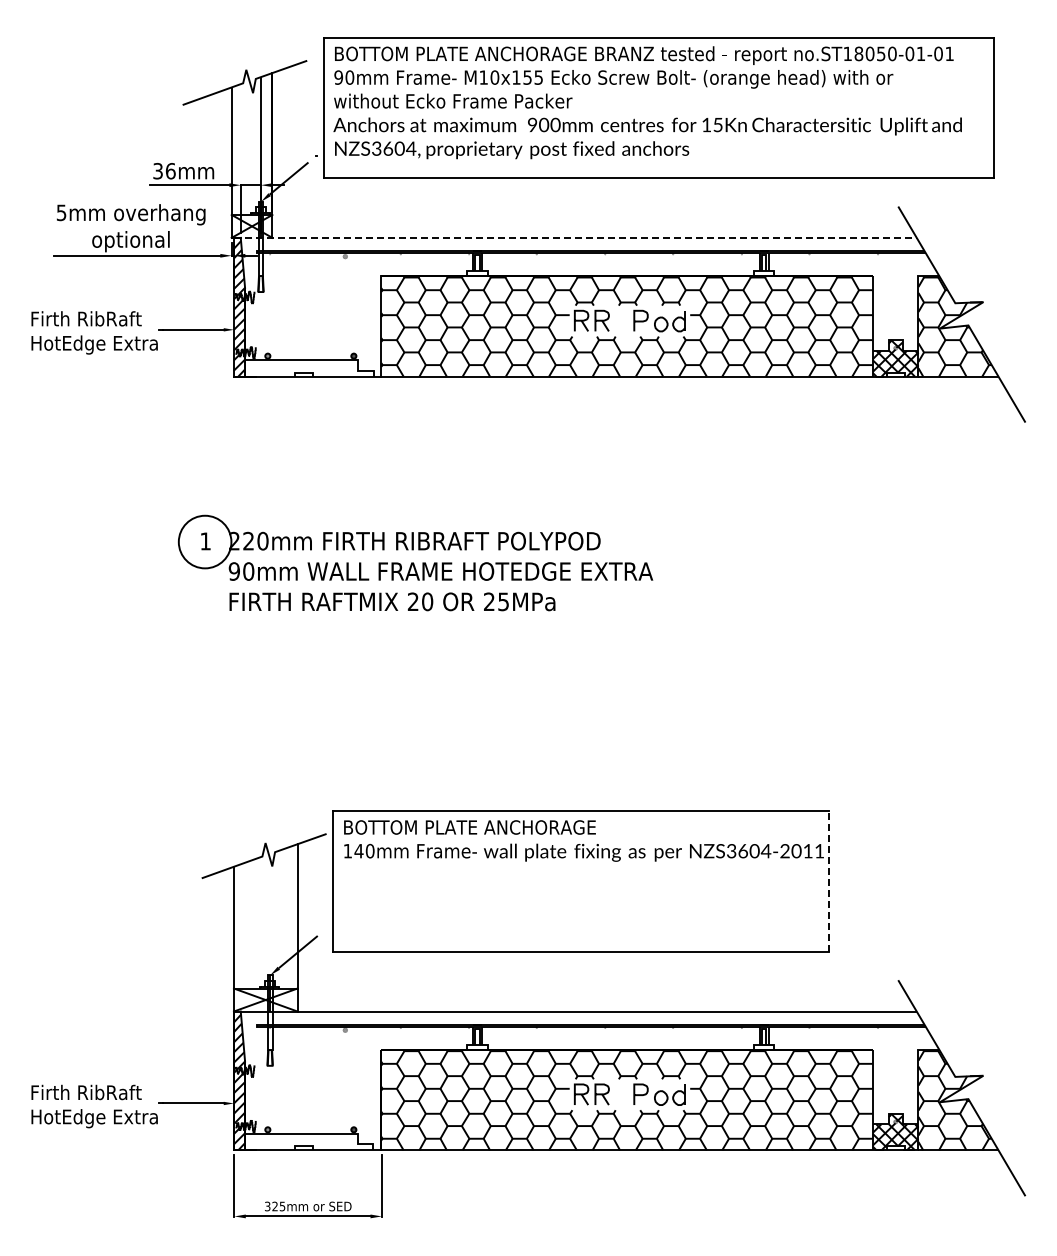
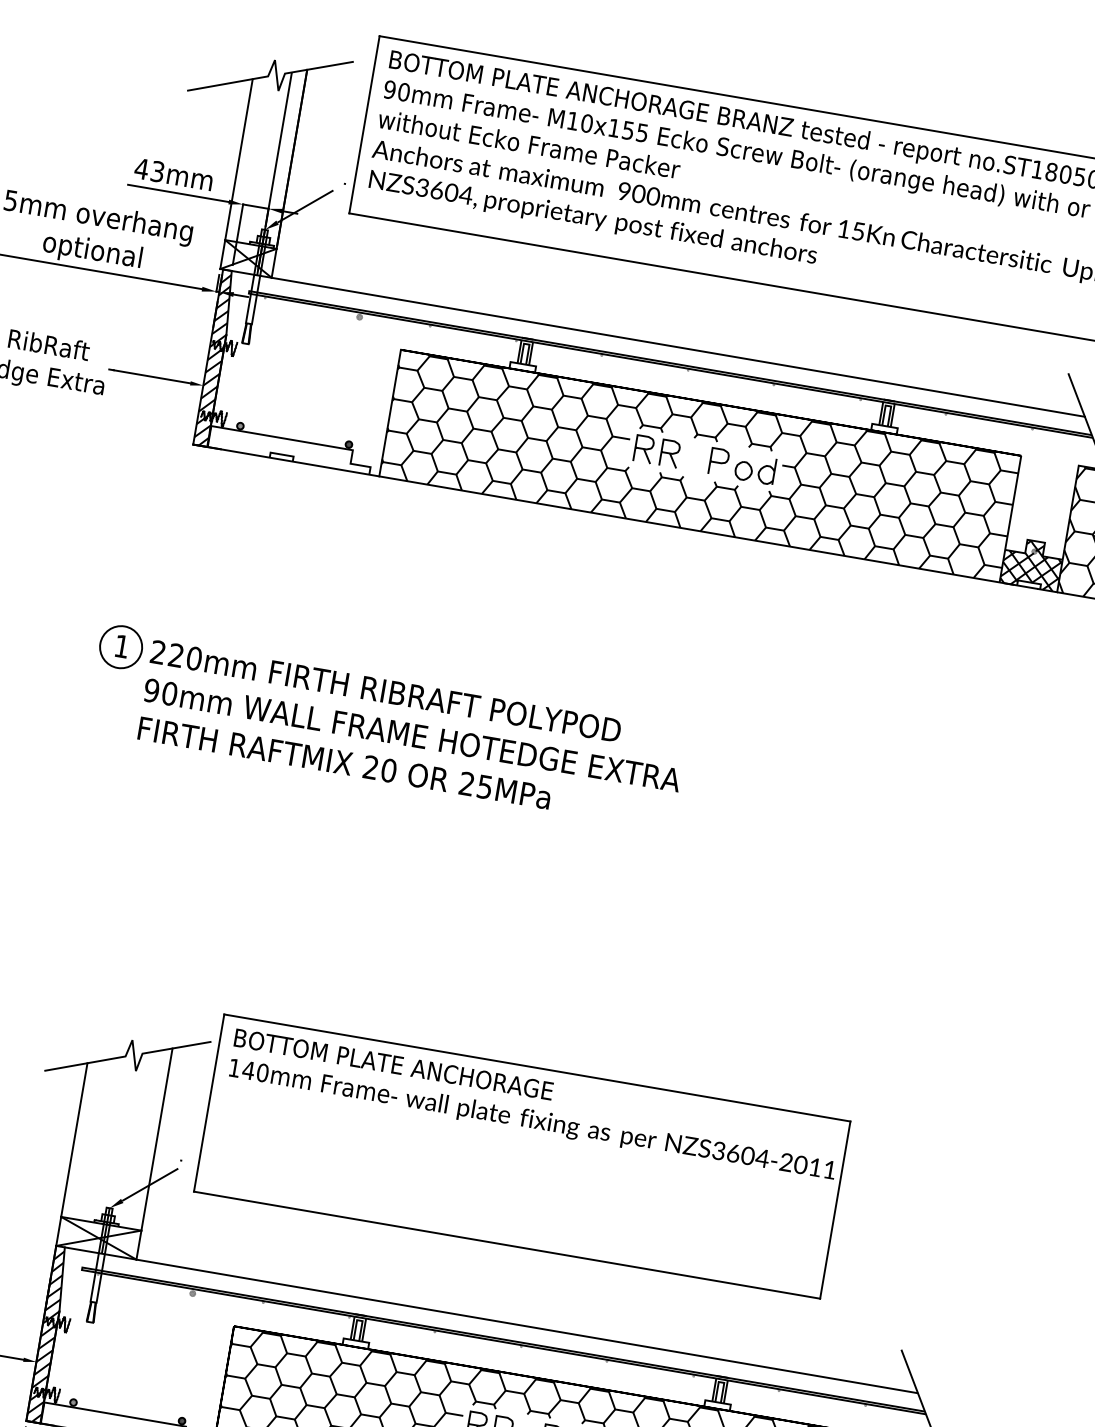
text: (163, 170) -> (148, 169), 36mm -> 43mm
line: (575, 237) -> (654, 342), dashed -> solid
circle: (204, 541) -> (120, 646), size x0.62
line: (829, 880) -> (836, 1209), dashed -> solid

